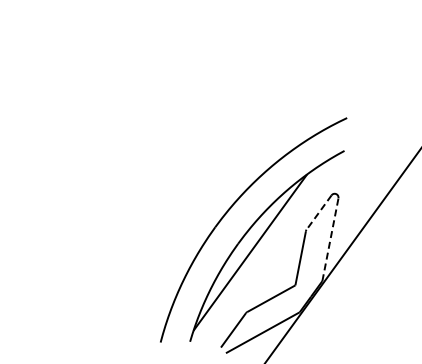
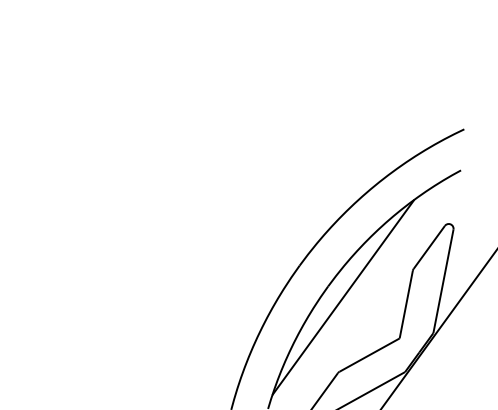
line: (318, 212) -> (428, 247), dashed -> solid
line: (330, 239) -> (443, 281), dashed -> solid

